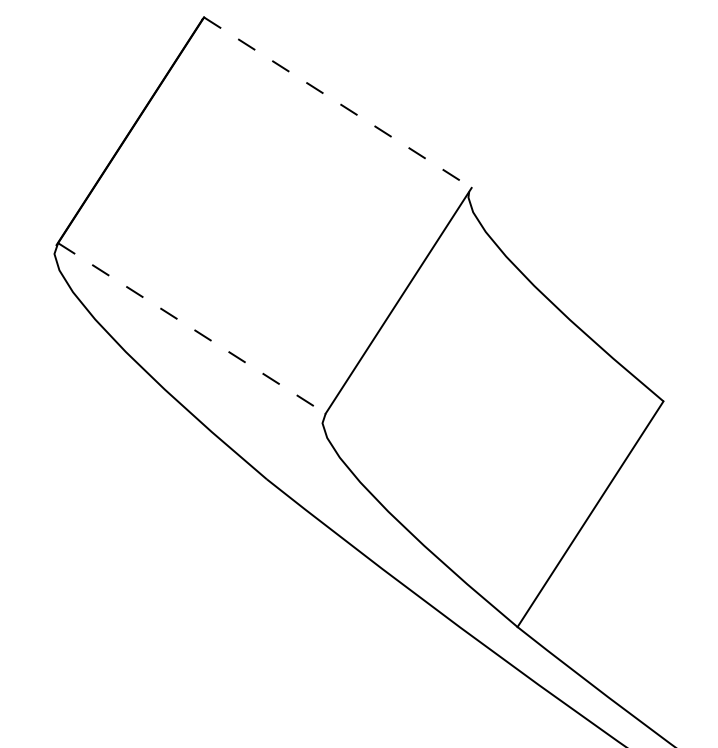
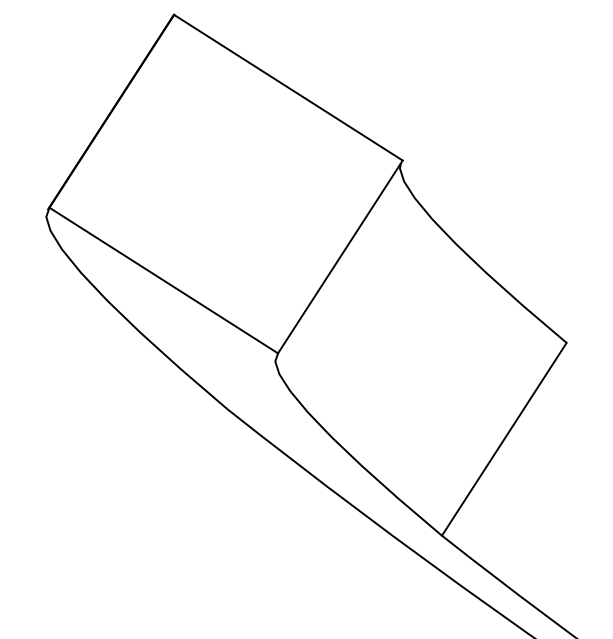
line: (337, 102) -> (288, 87), dashed -> solid
line: (191, 328) -> (163, 280), dashed -> solid

